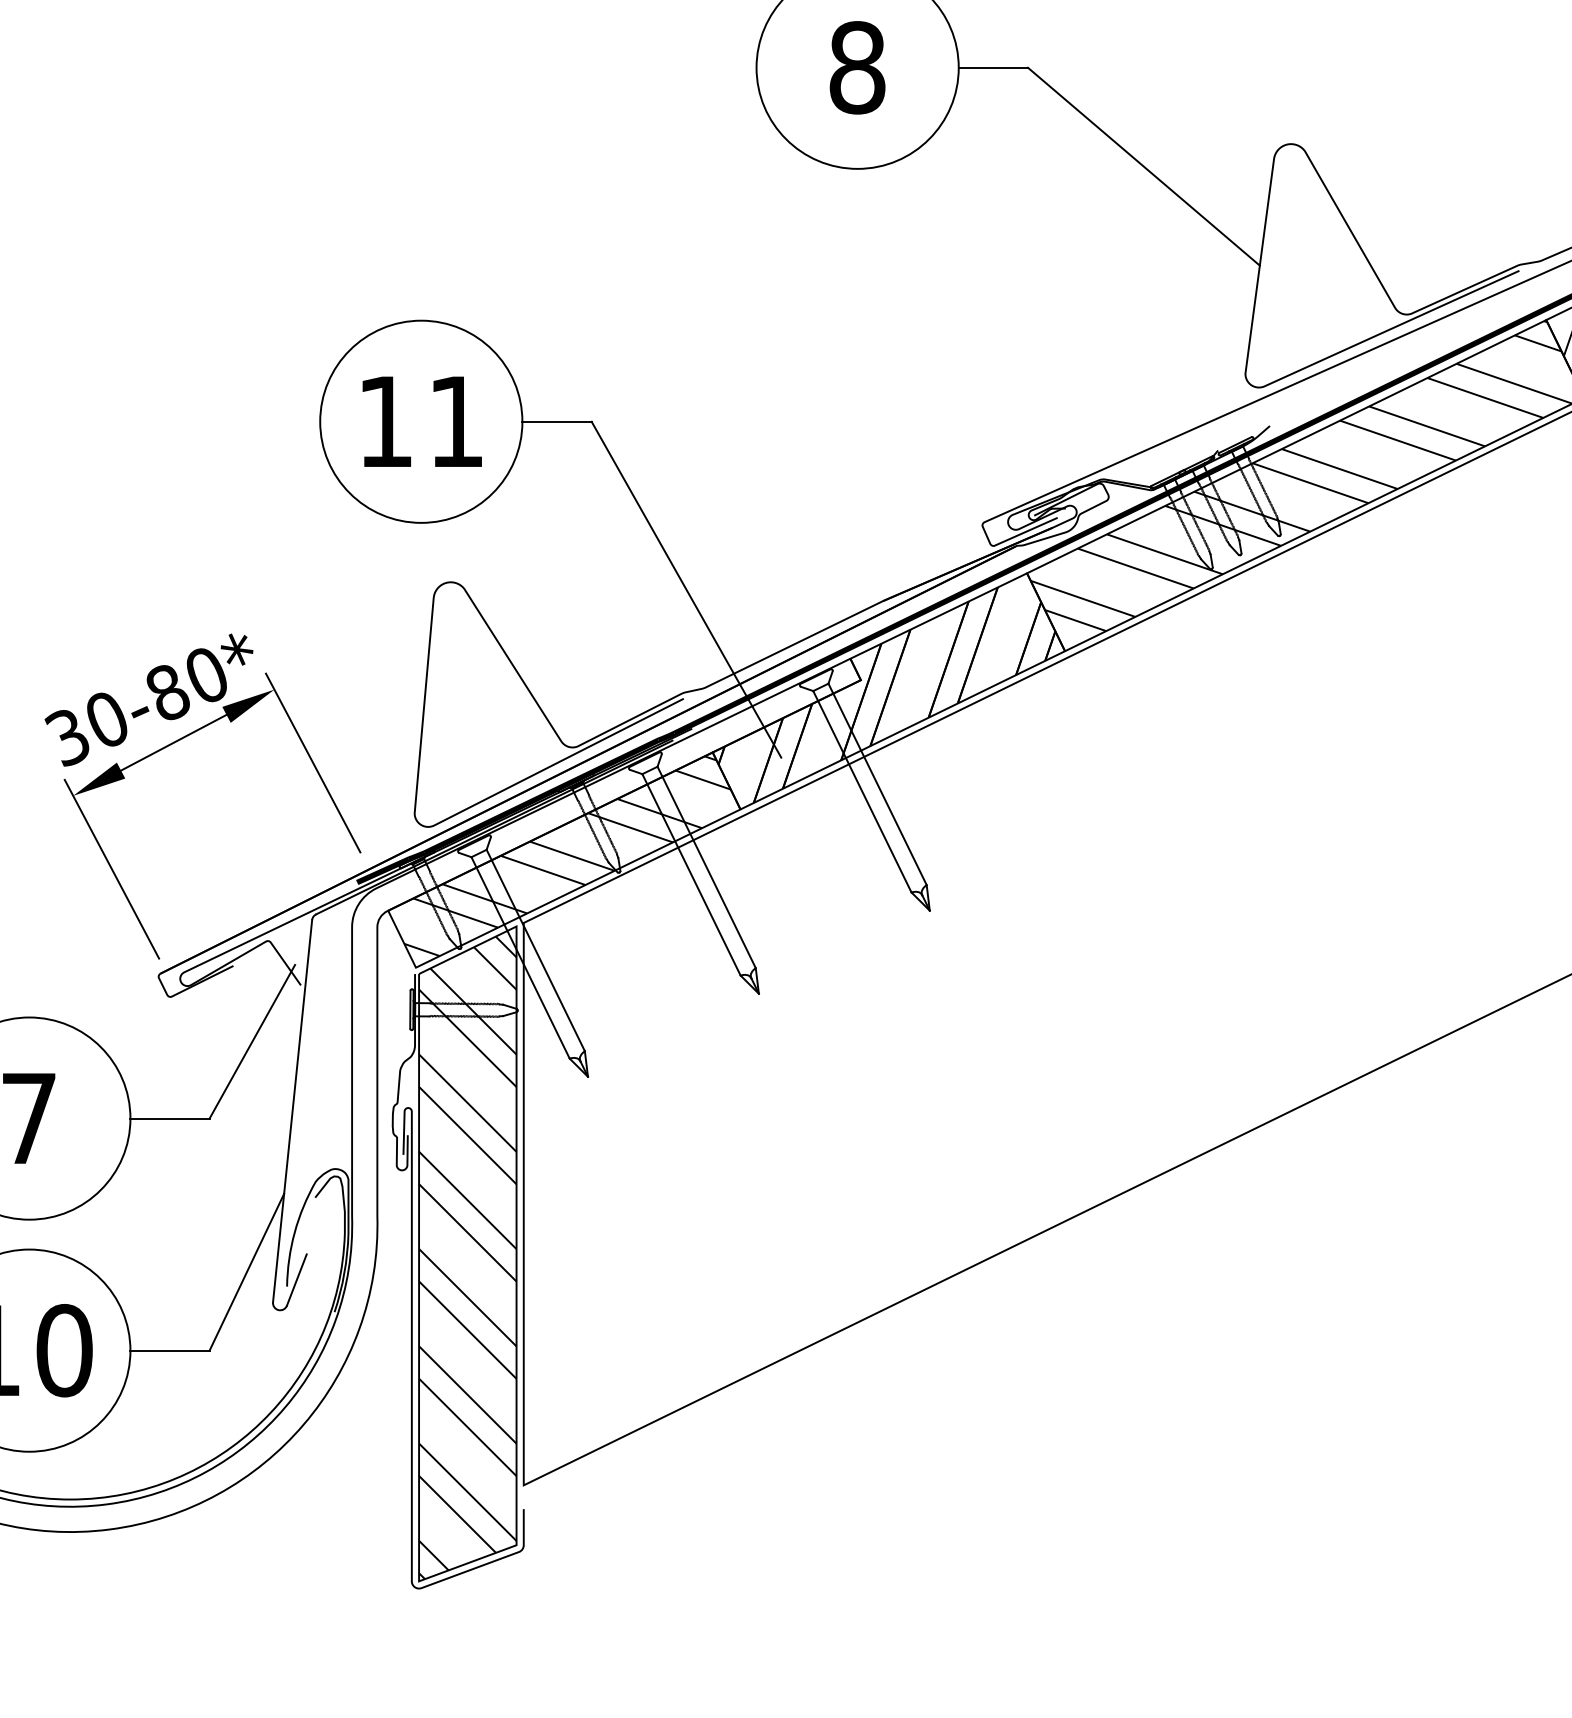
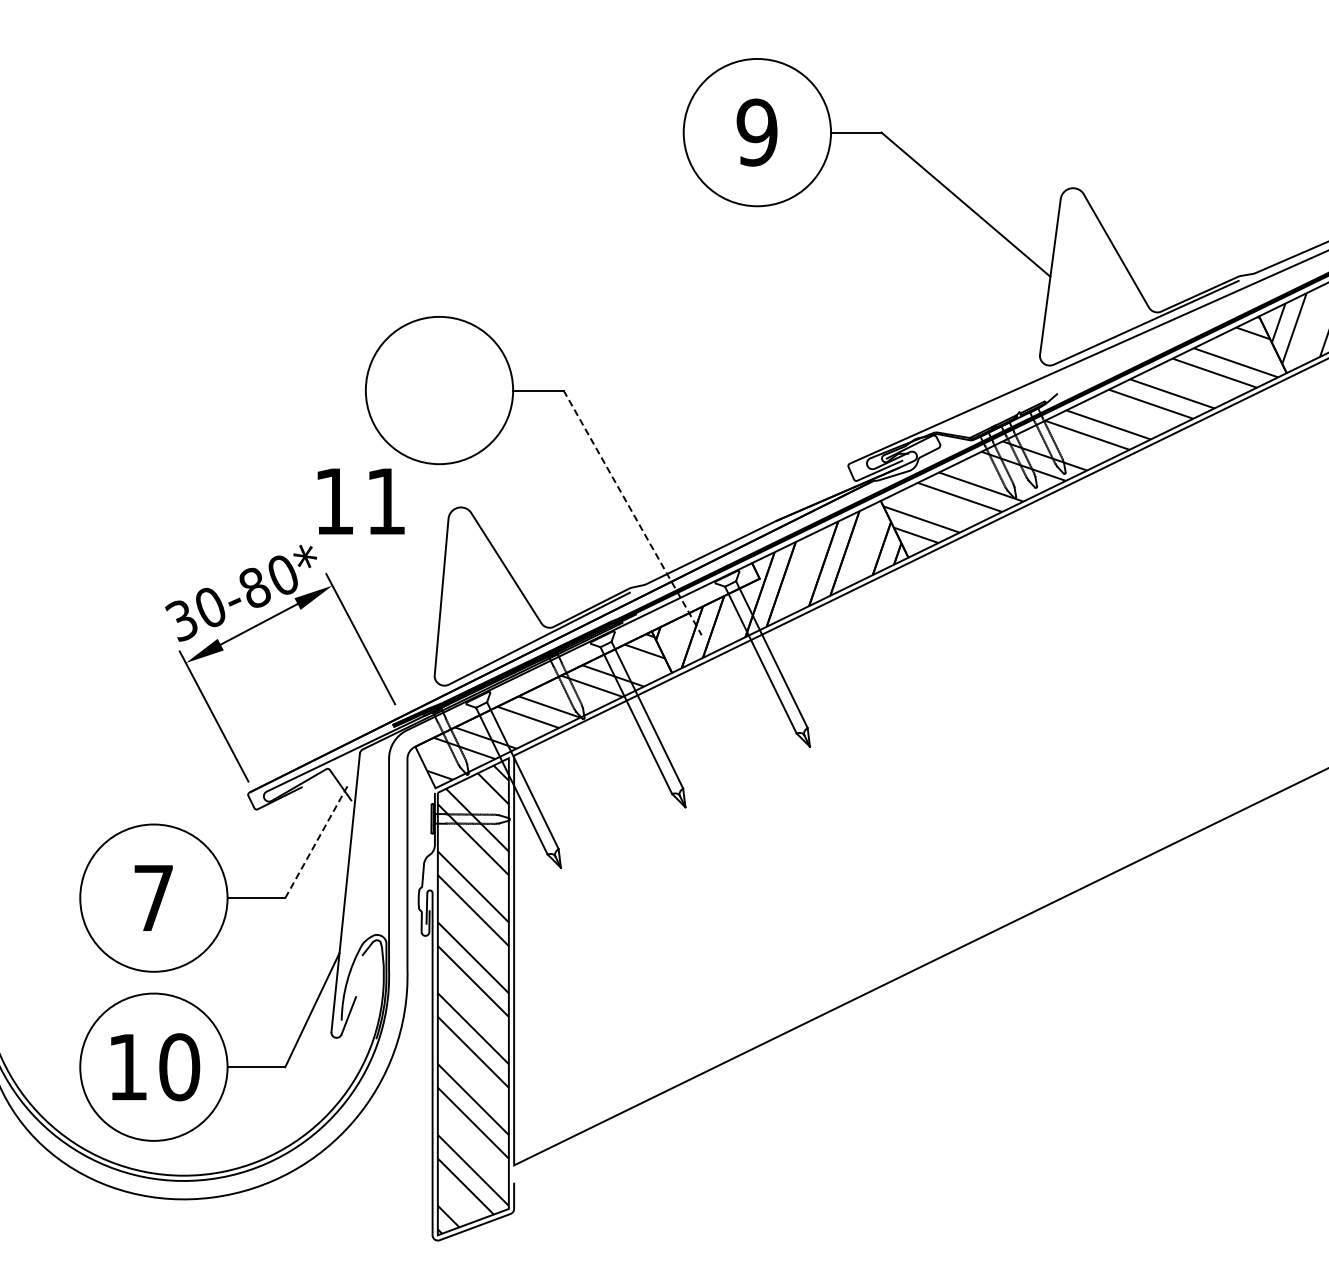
text: (856, 67) -> (756, 132), 8 -> 9
text: (421, 421) -> (360, 501), moved
line: (686, 590) -> (632, 513), solid -> dashed
line: (252, 1040) -> (316, 841), solid -> dashed

